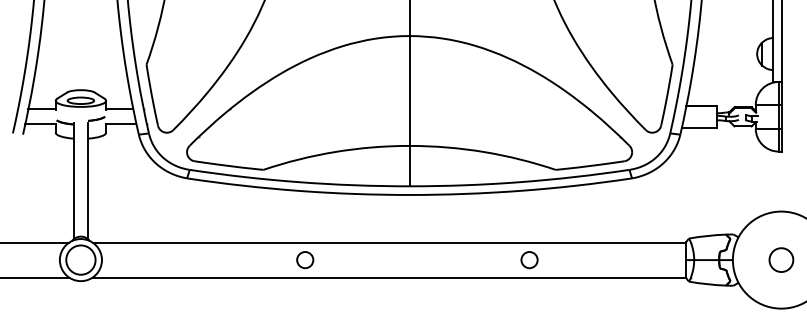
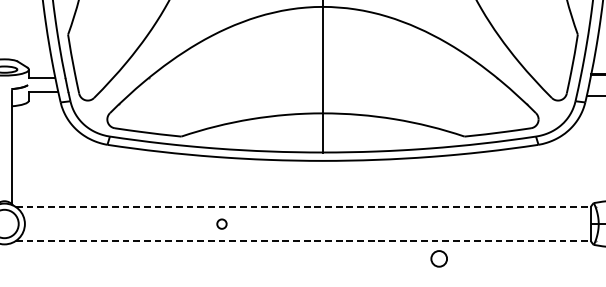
line: (389, 242) -> (303, 206), solid -> dashed
circle: (305, 260) -> (222, 224), size x0.6
circle: (529, 260) -> (439, 259), moved
line: (389, 277) -> (303, 240), solid -> dashed

